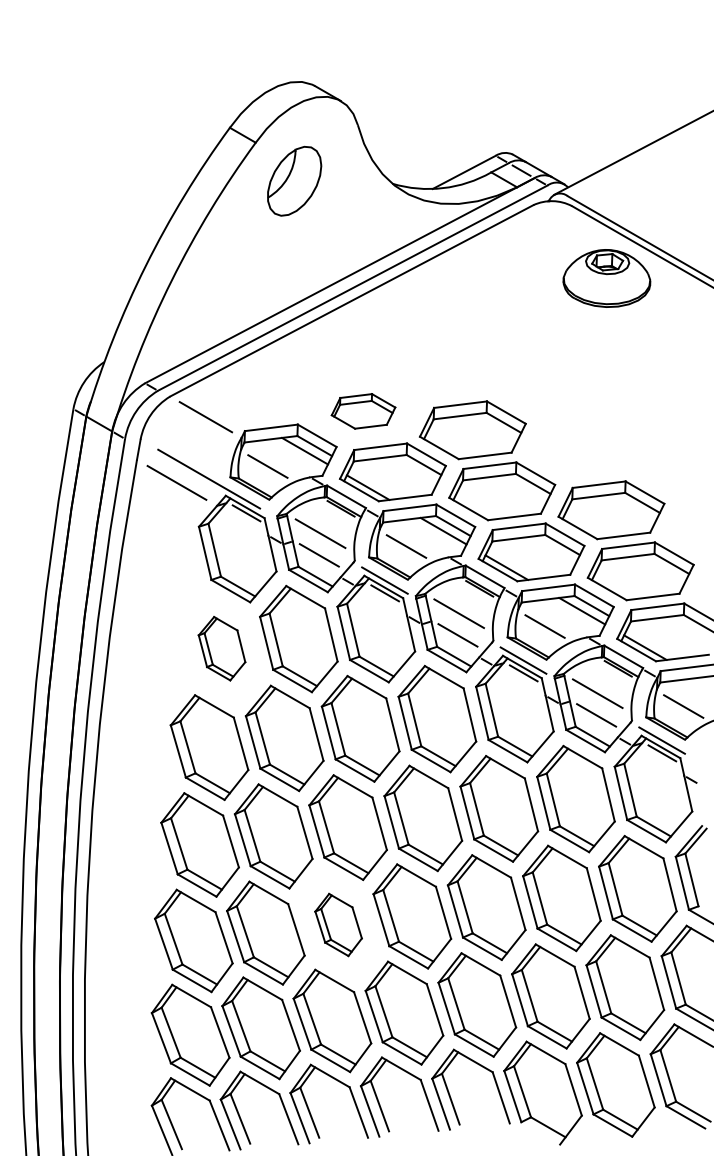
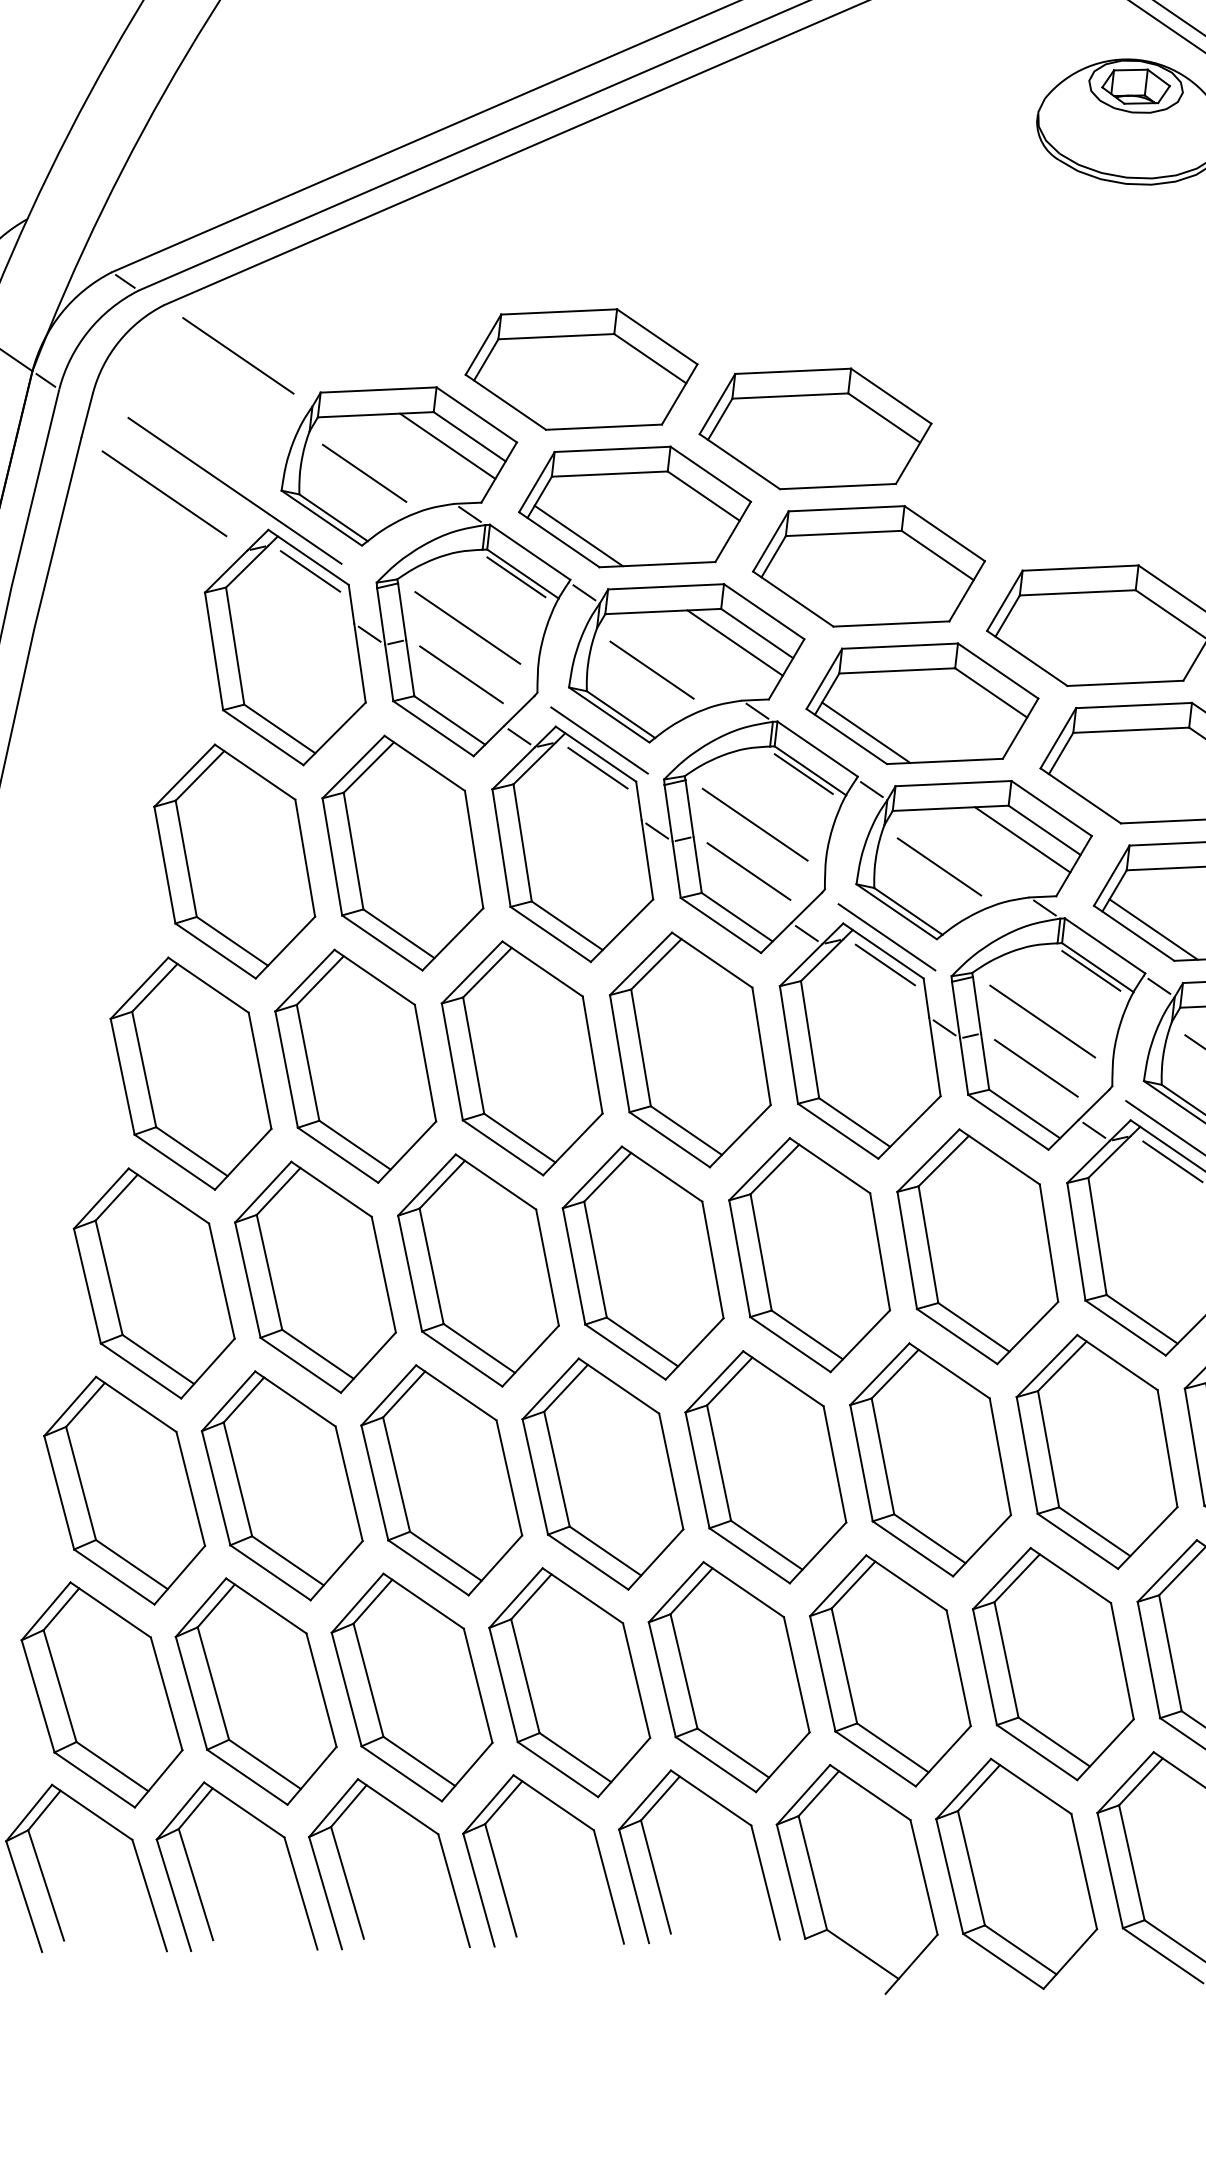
part: (363, 411) -> (581, 369), size x1.67
part: (221, 648) -> (233, 860), size x1.67
part: (338, 924) -> (441, 1479), size x1.67

